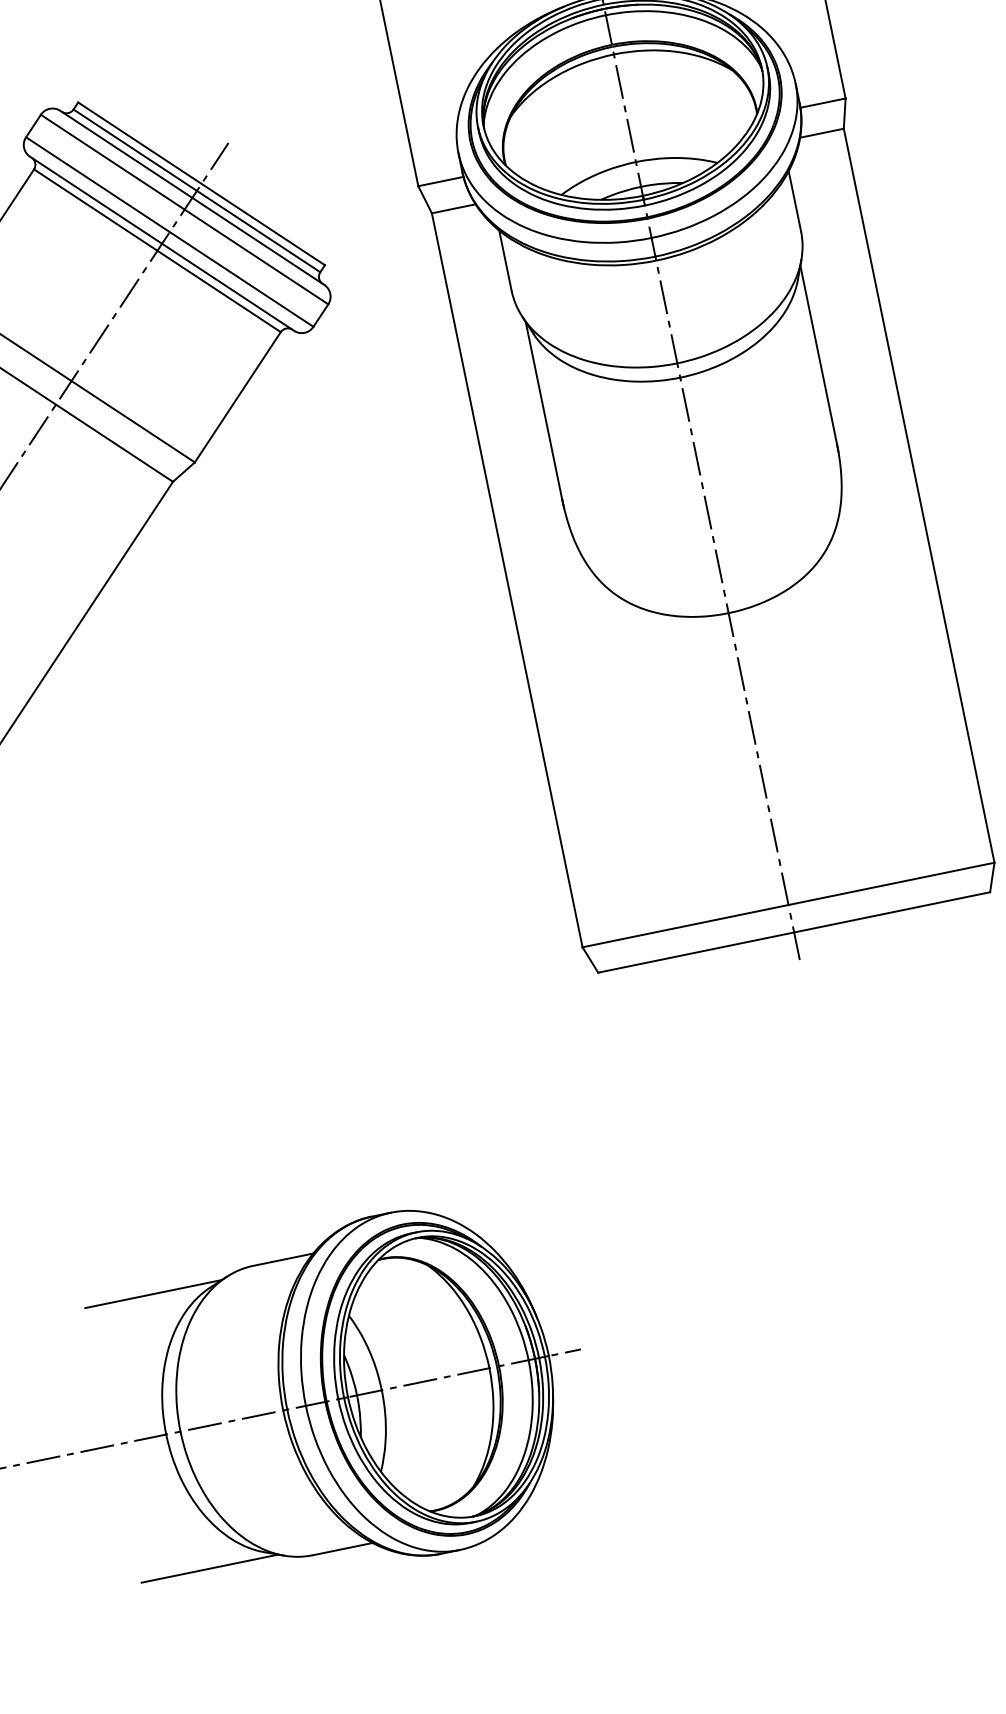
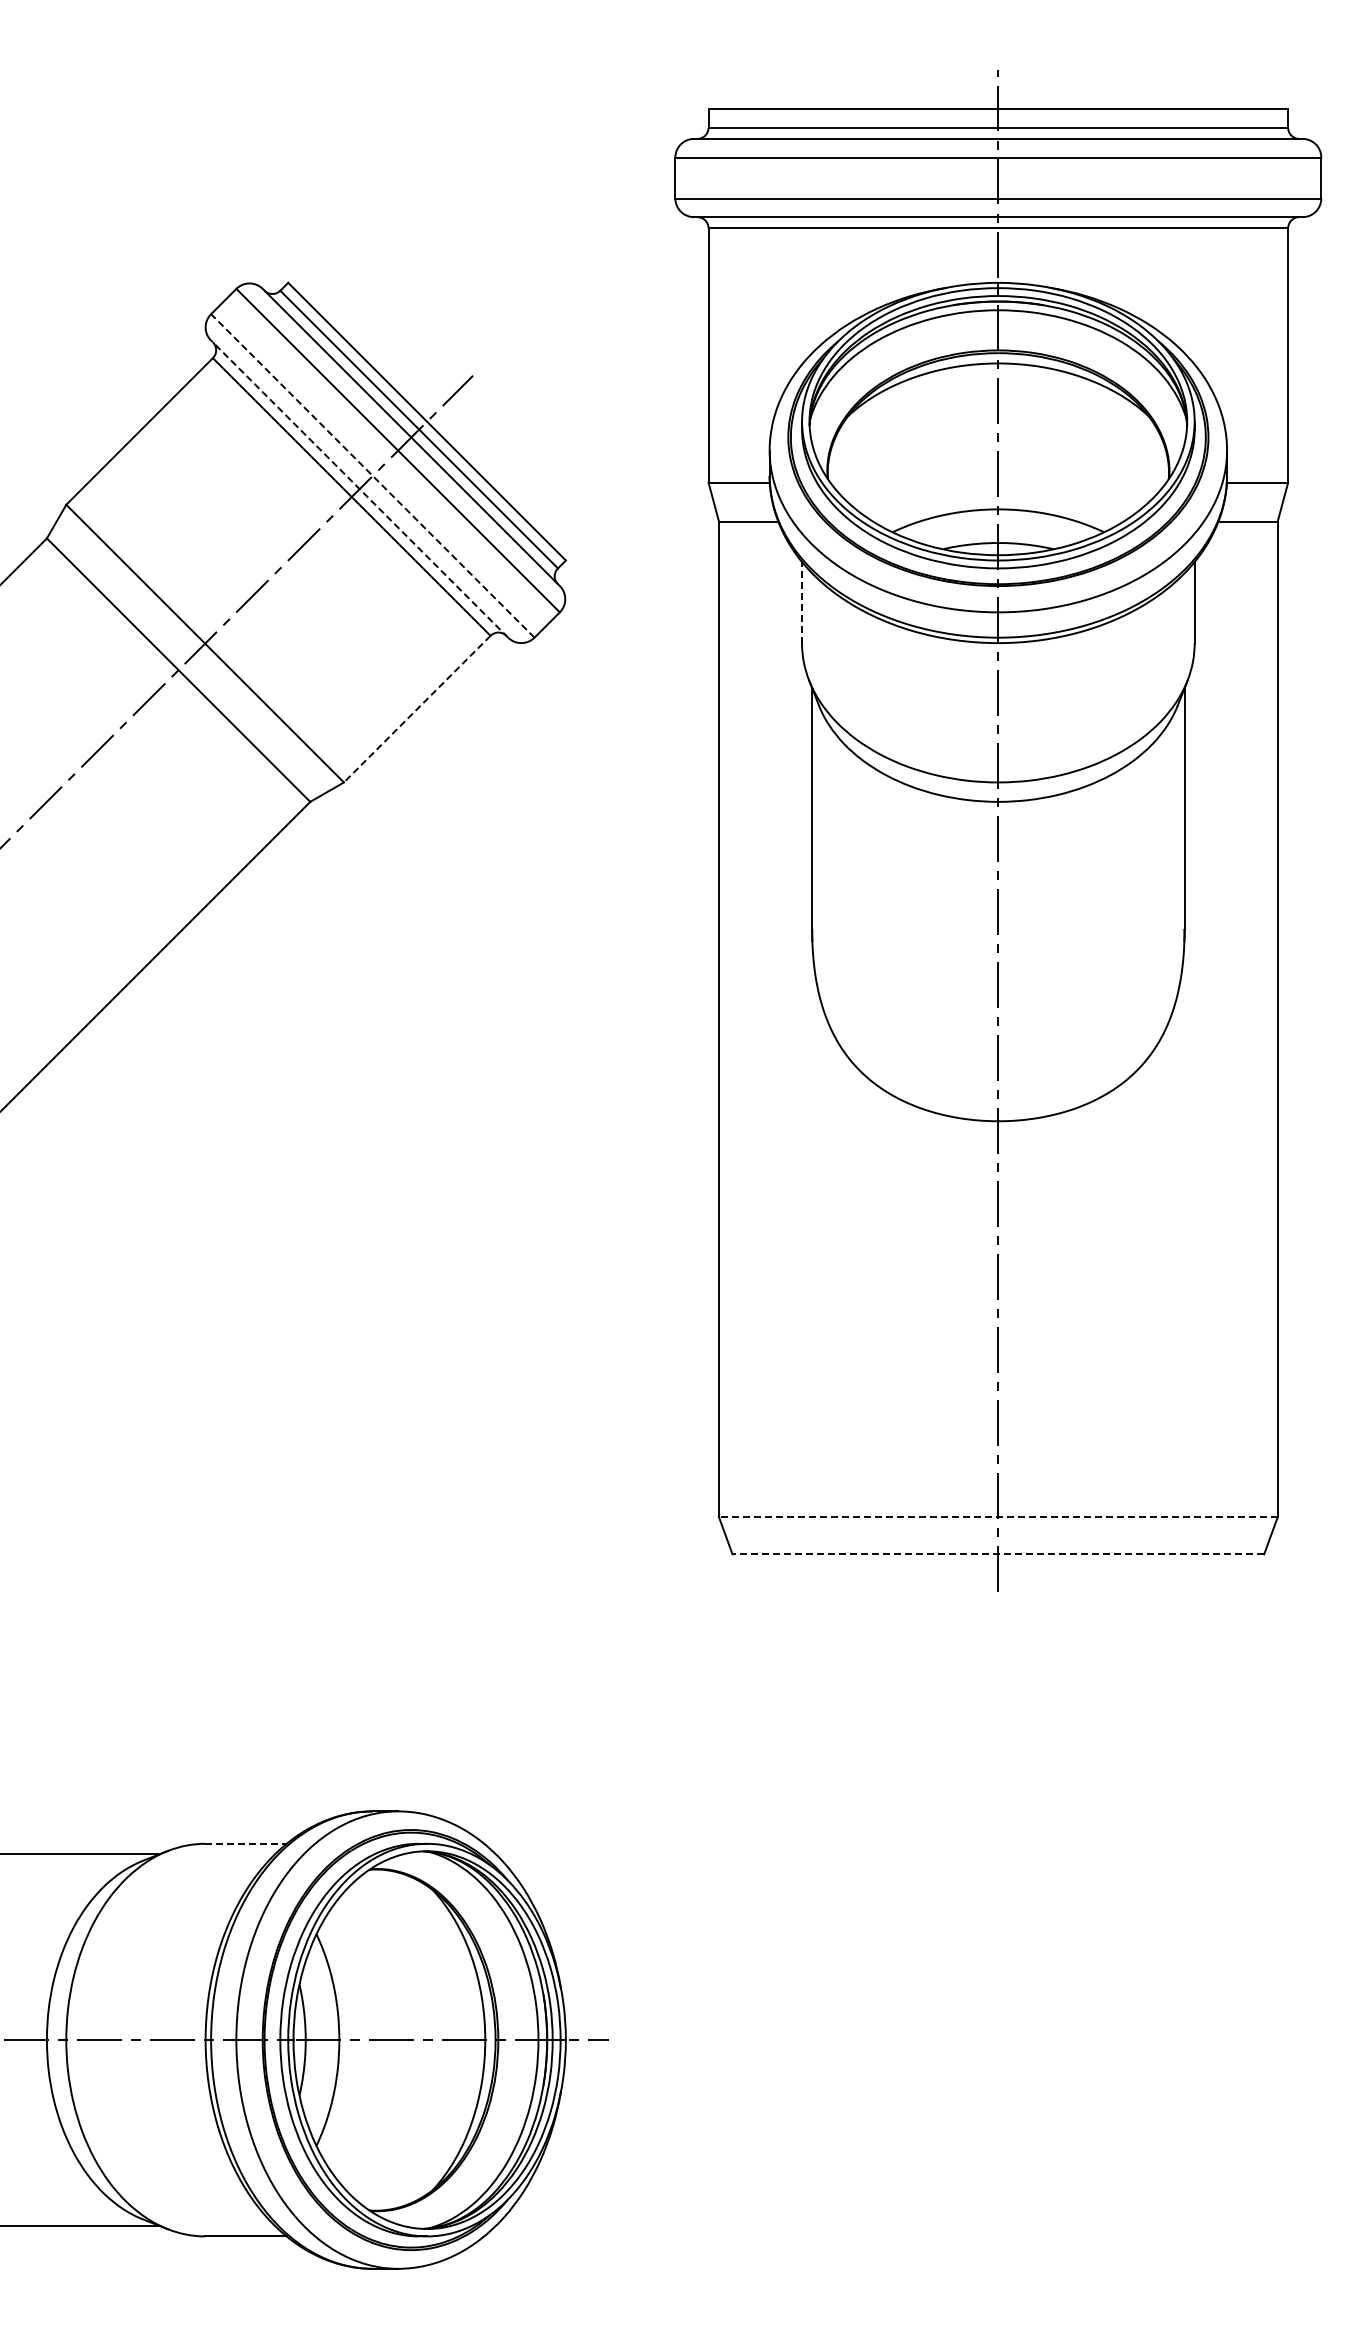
line: (169, 231) -> (372, 475), solid -> dashed
line: (161, 243) -> (359, 488), solid -> dashed
line: (505, 260) -> (802, 602), solid -> dashed
line: (238, 397) -> (417, 709), solid -> dashed
line: (787, 905) -> (997, 1517), solid -> dashed
line: (794, 932) -> (998, 1554), solid -> dashed
line: (282, 1259) -> (245, 1843), solid -> dashed

